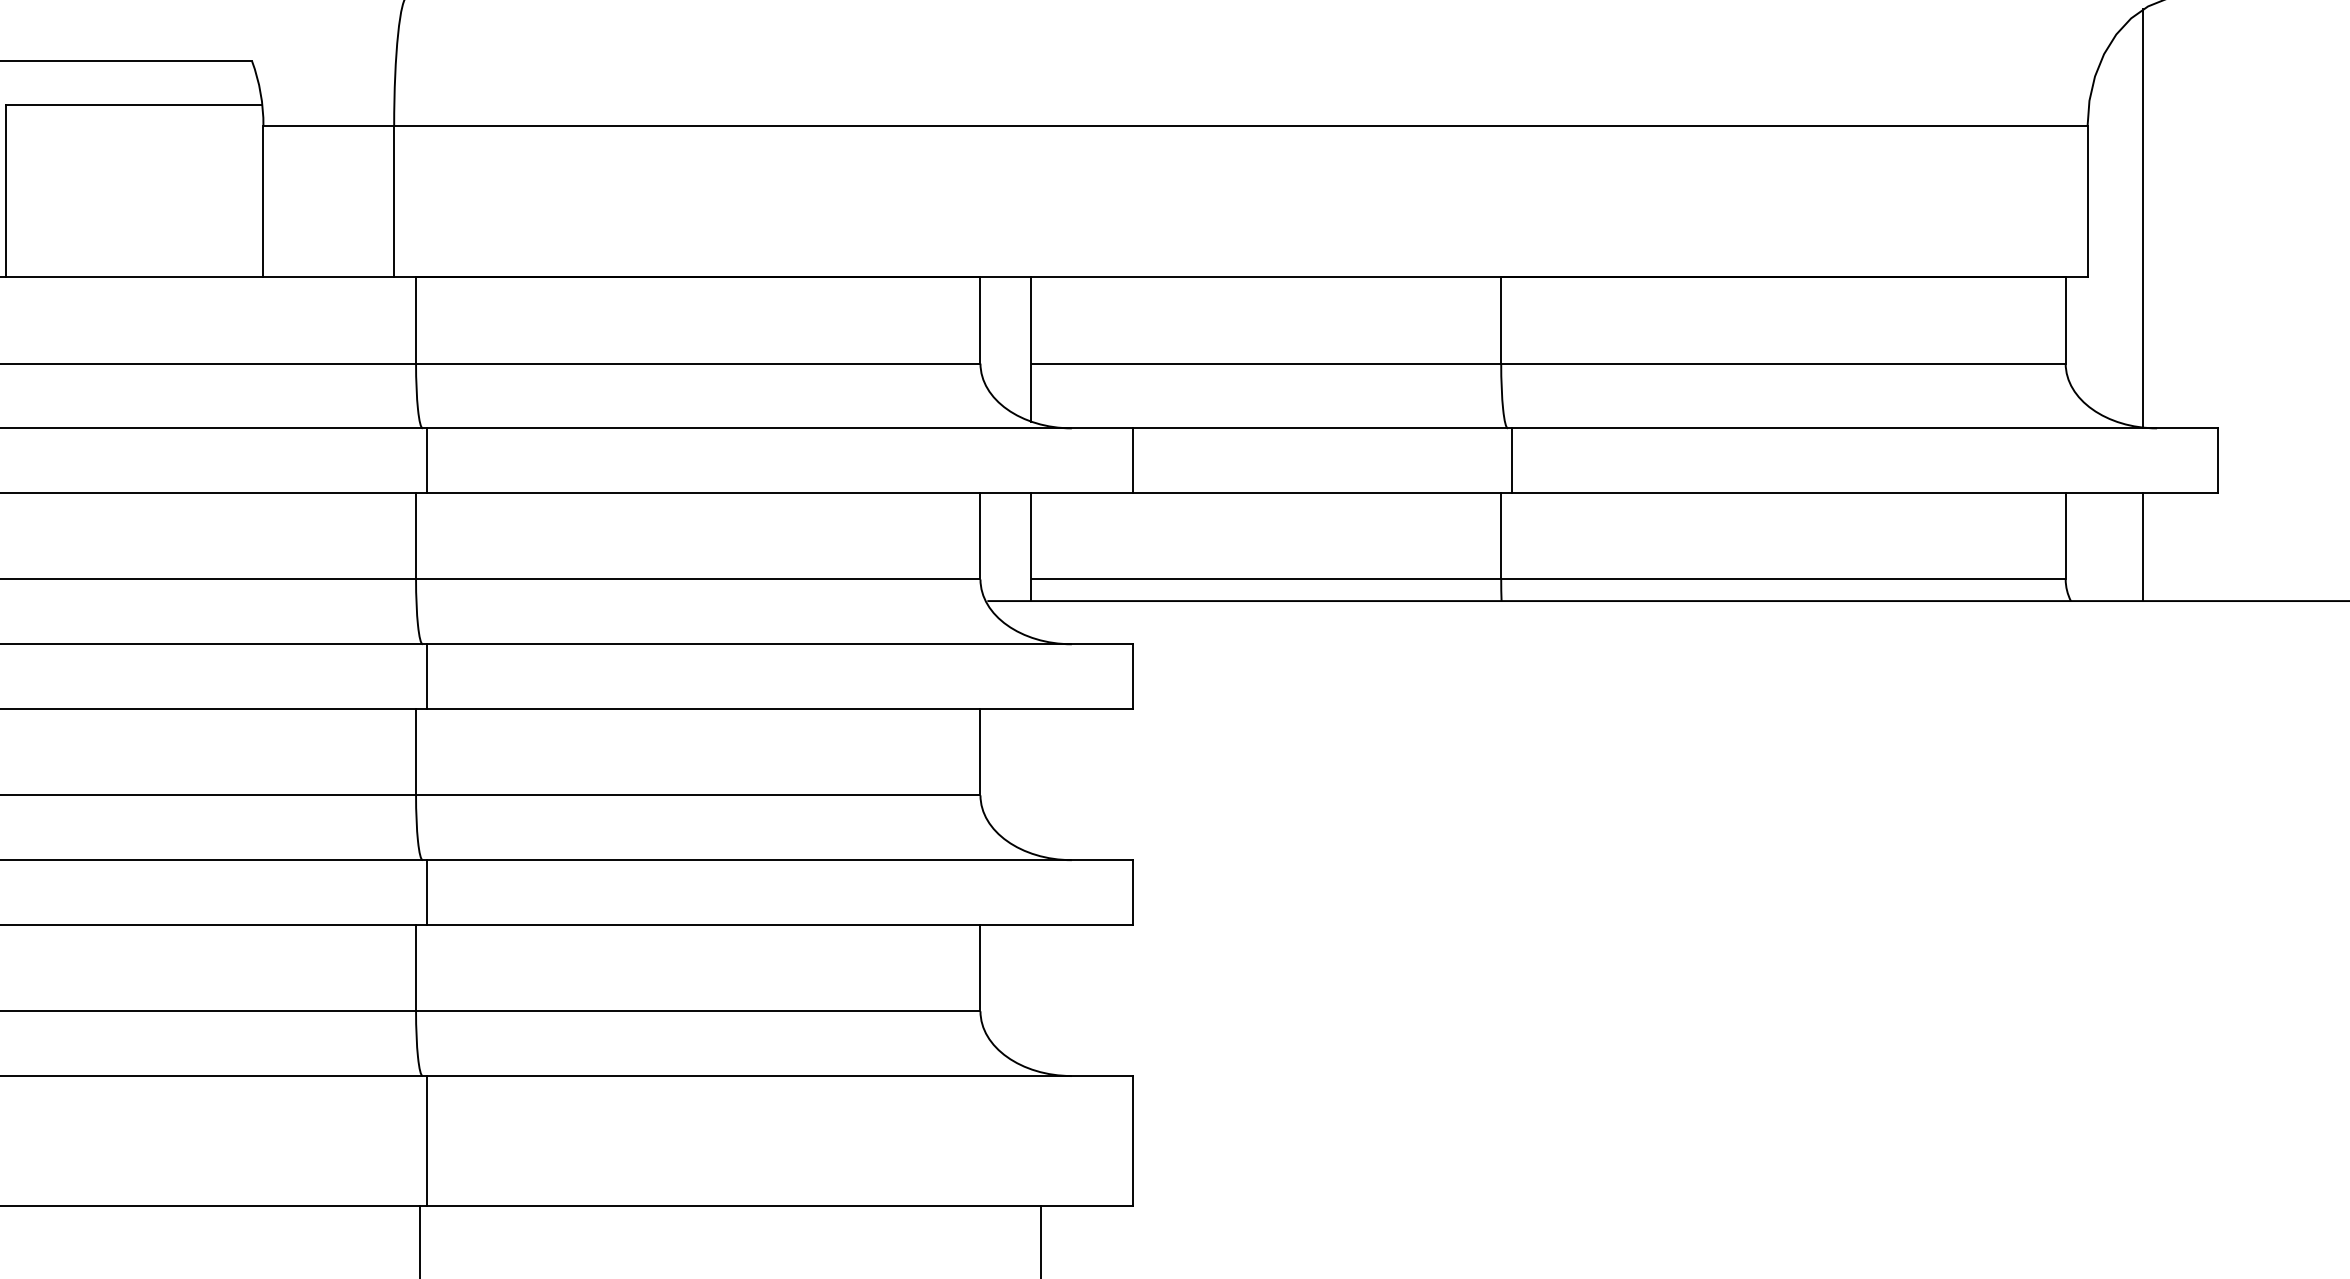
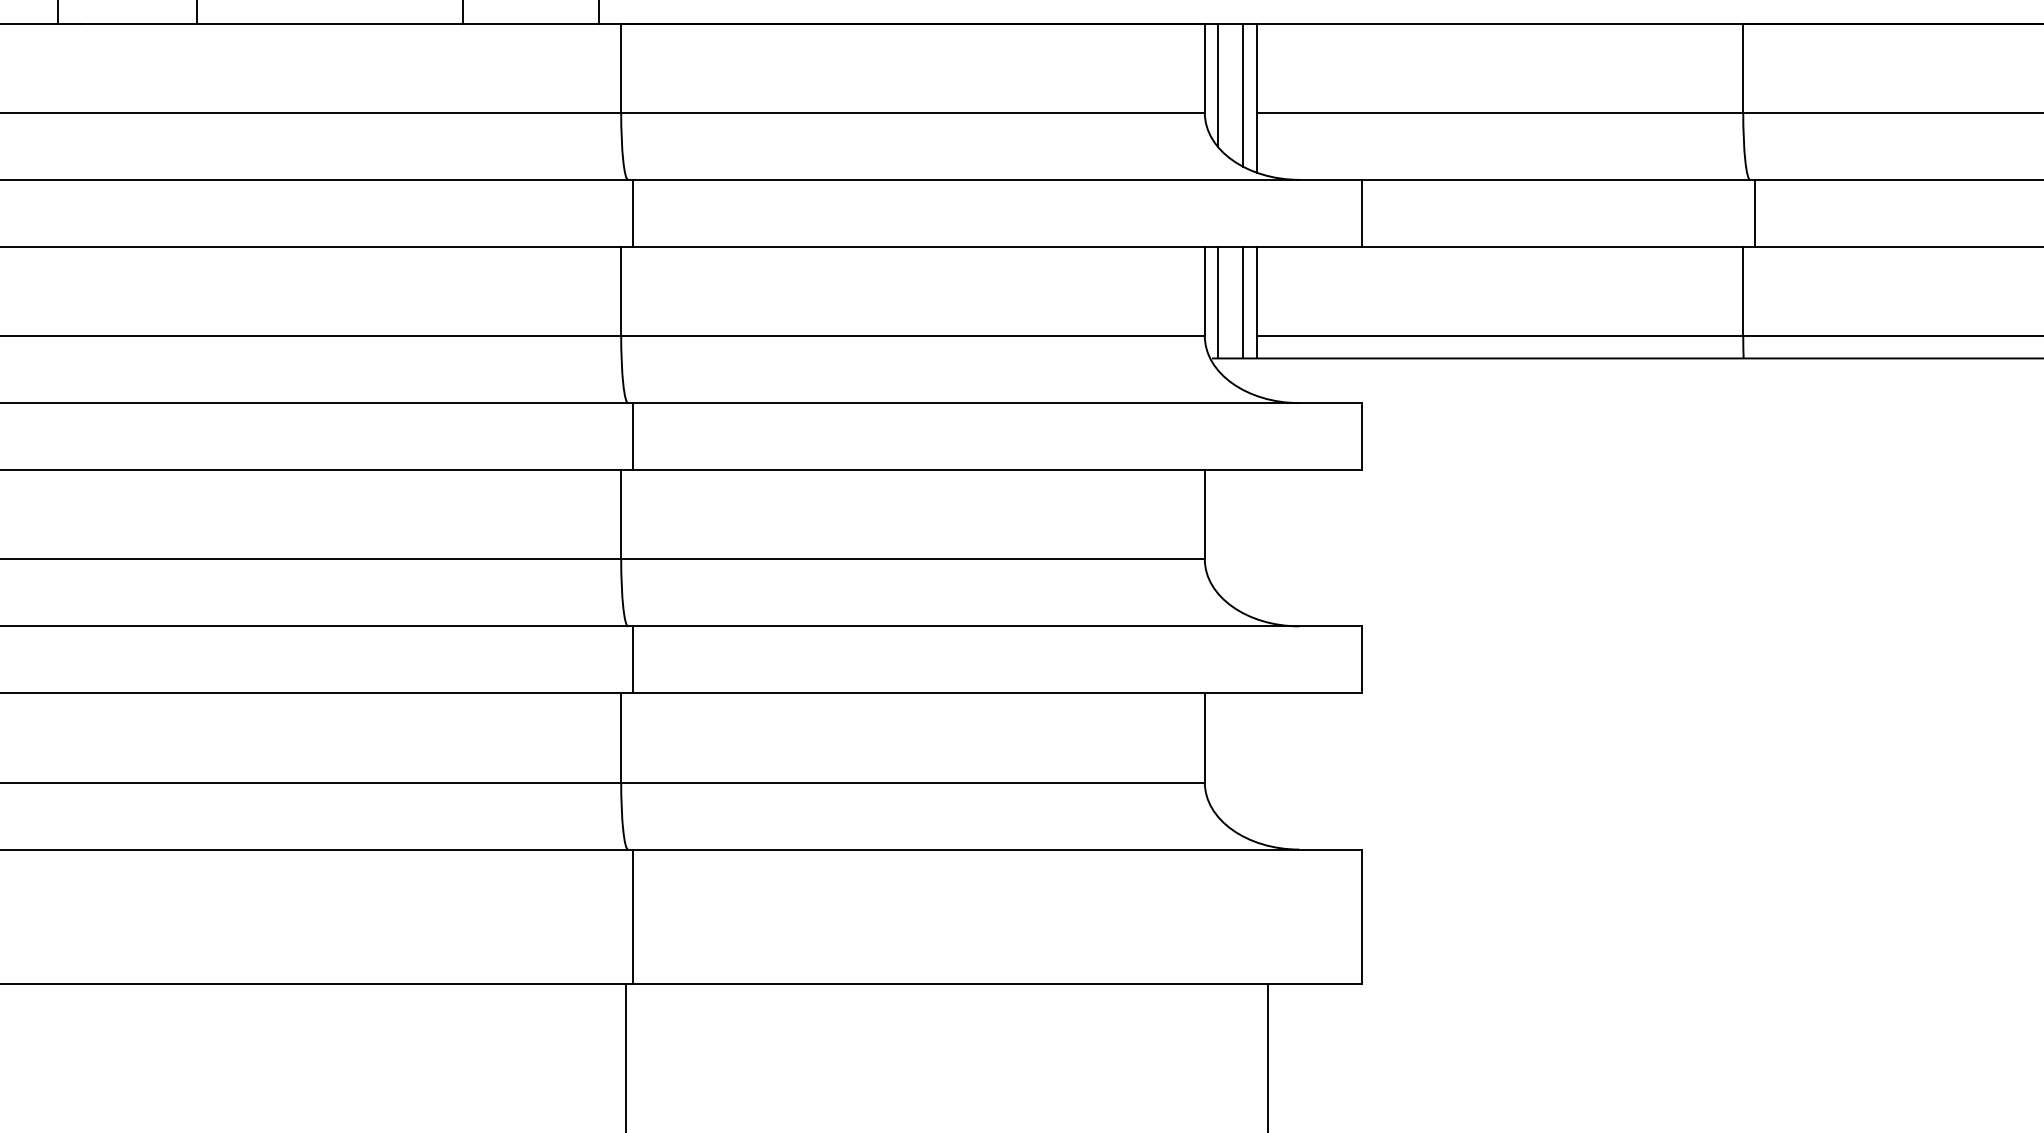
line: (992, 336) -> (1217, 84), added
line: (1017, 346) -> (1243, 95), added
line: (992, 547) -> (1217, 303), added
line: (1017, 547) -> (1243, 303), added

